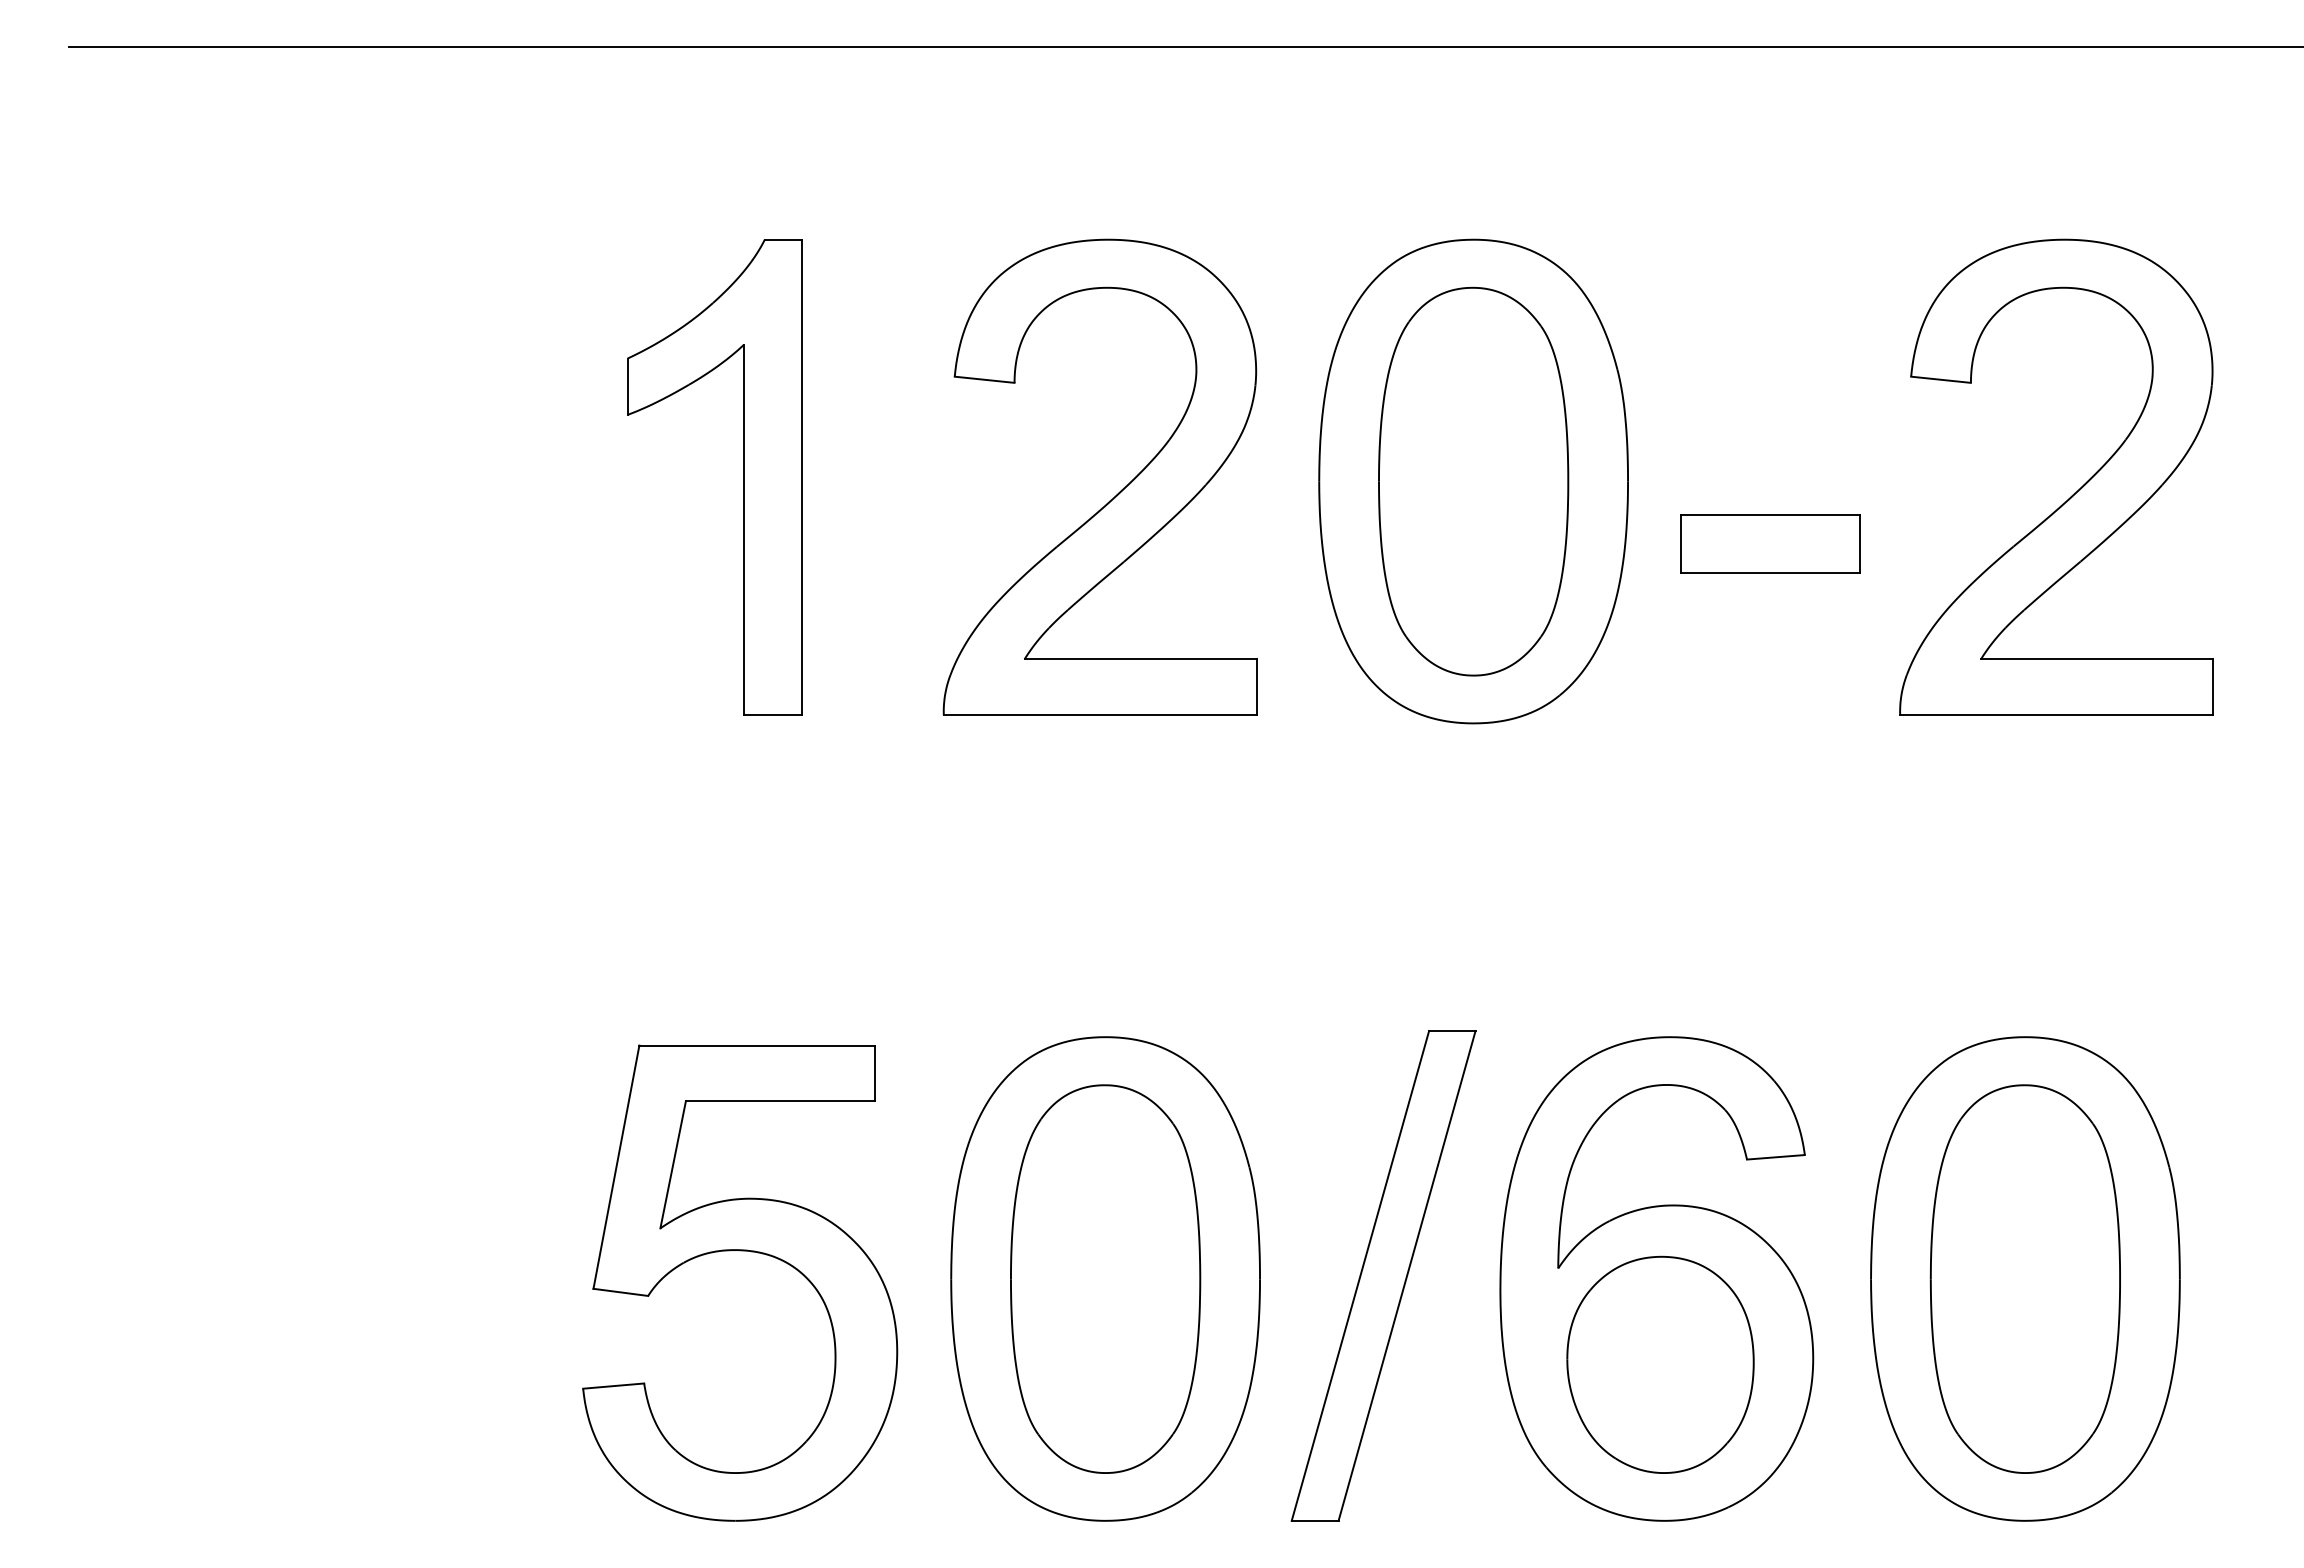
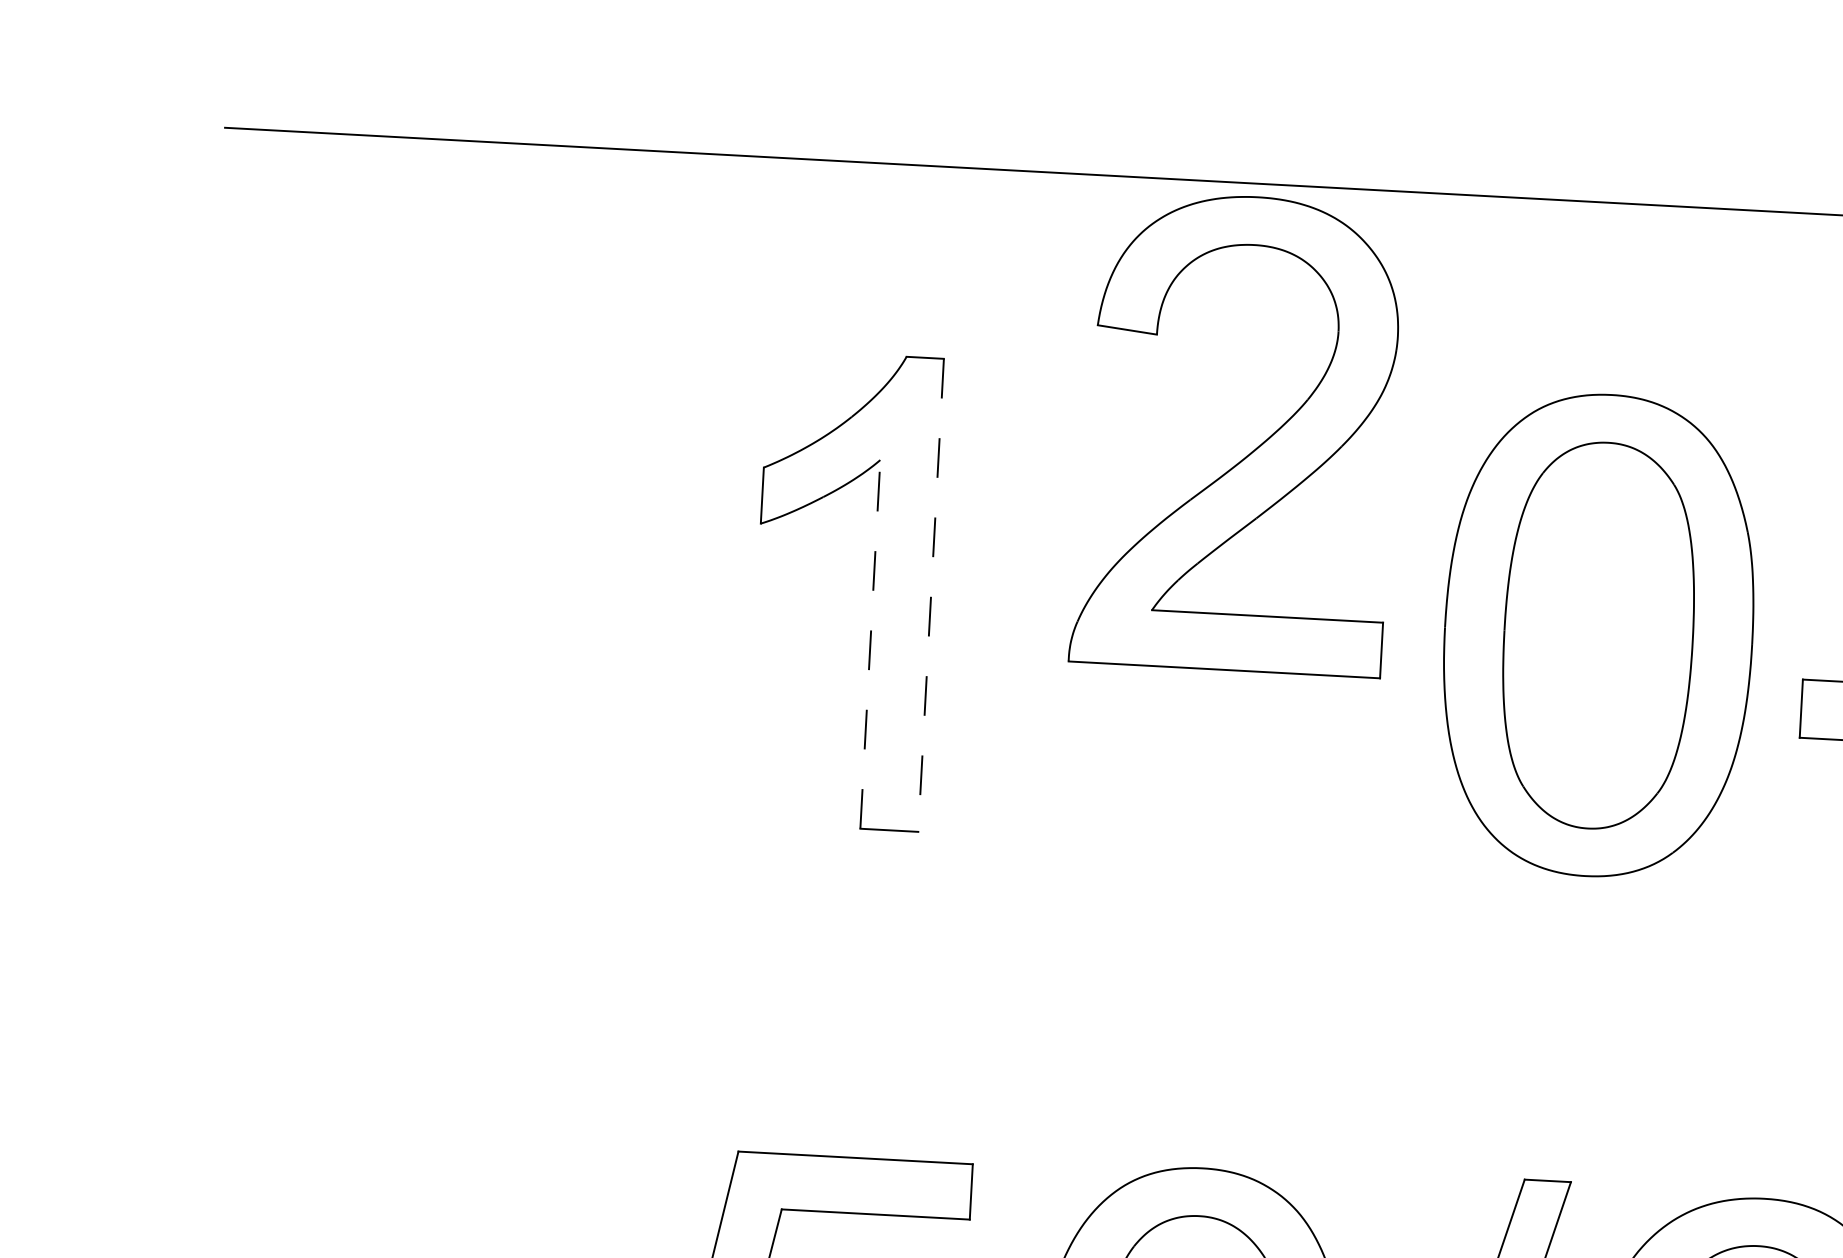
line: (802, 477) -> (931, 595), solid -> dashed
part: (1117, 493) -> (1253, 450), moved
line: (744, 529) -> (870, 643), solid -> dashed

